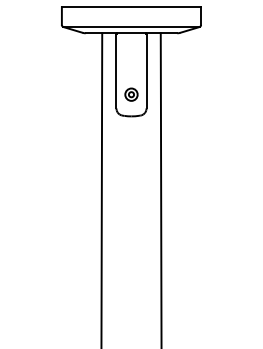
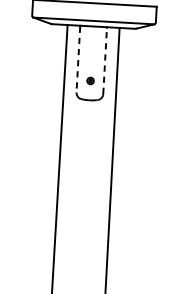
line: (116, 71) -> (78, 59), solid -> dashed
line: (146, 71) -> (105, 61), solid -> dashed
part: (131, 94) -> (90, 80), size x0.6

